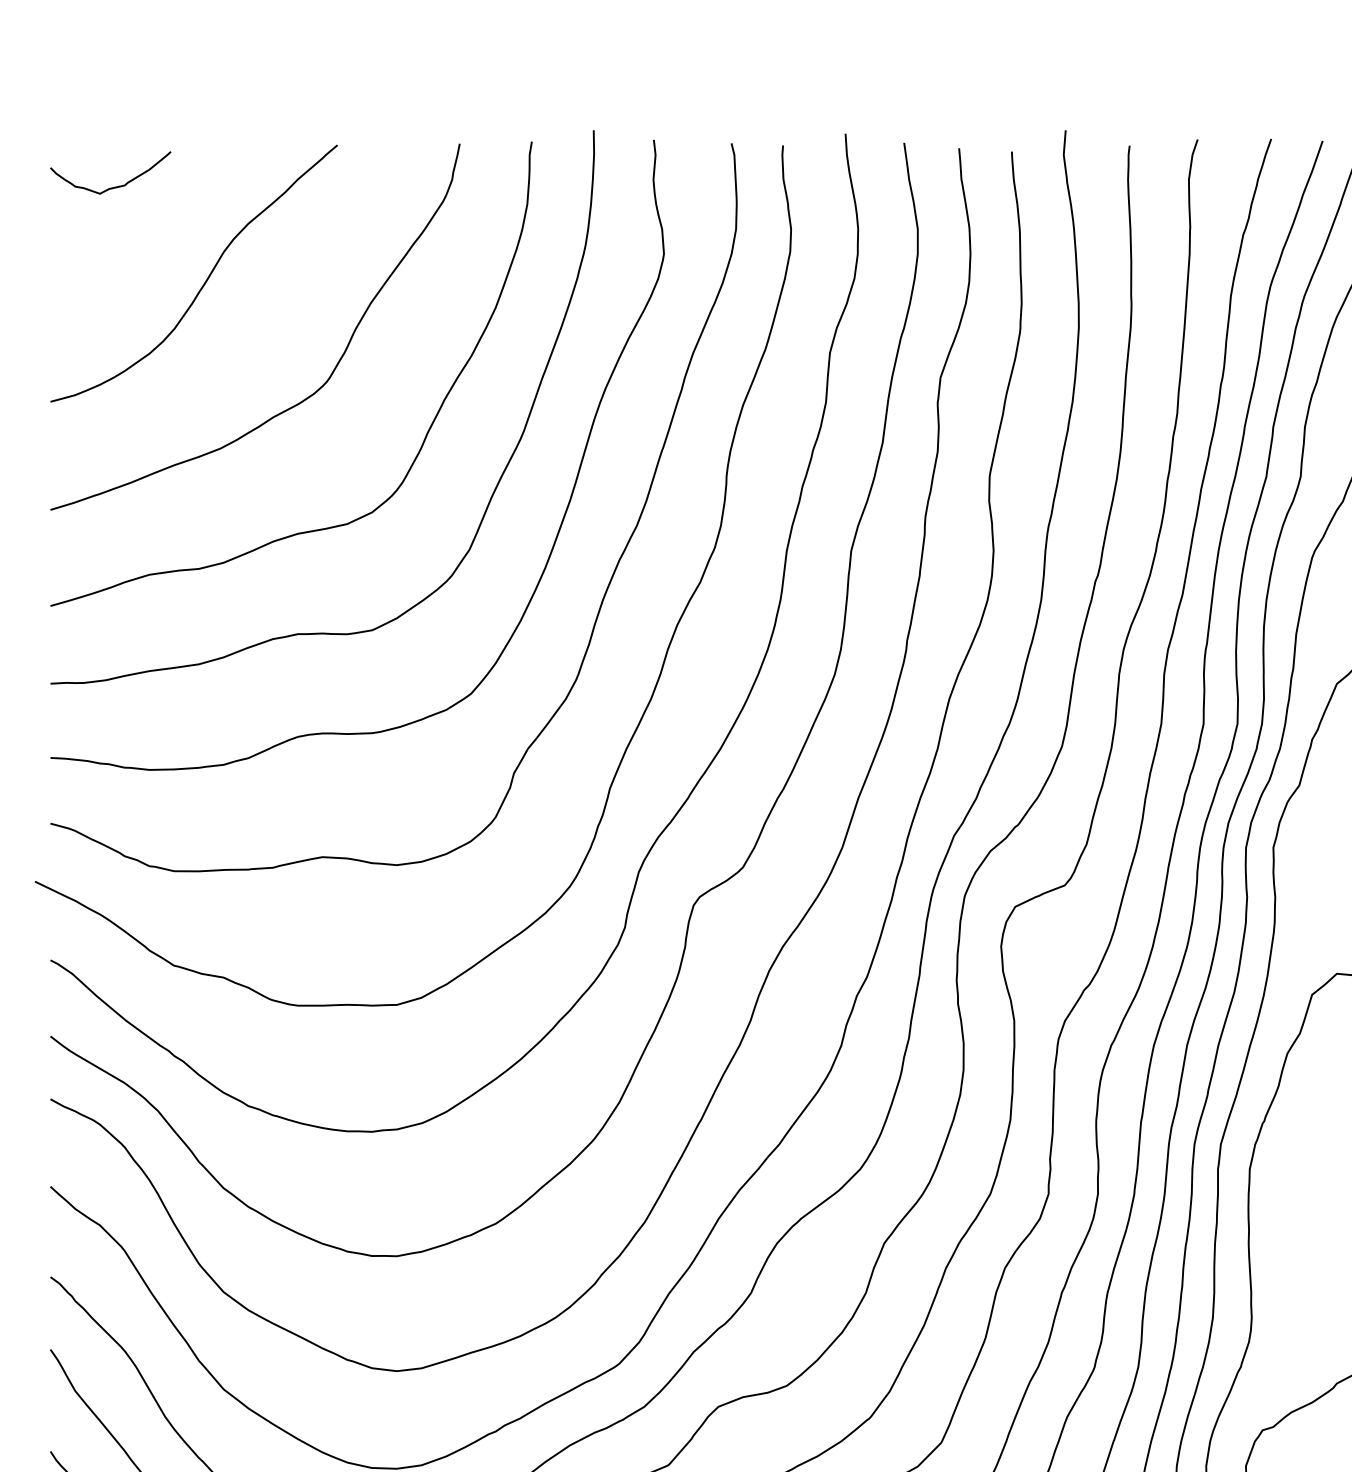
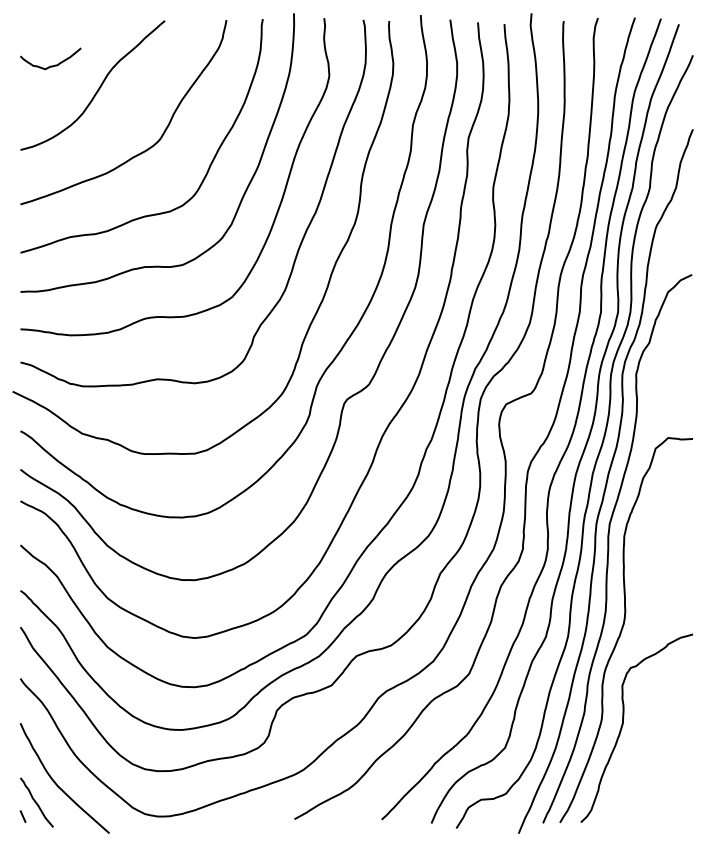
curve: (110, 186) -> (50, 65), moved

